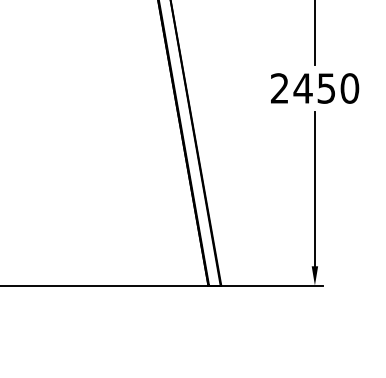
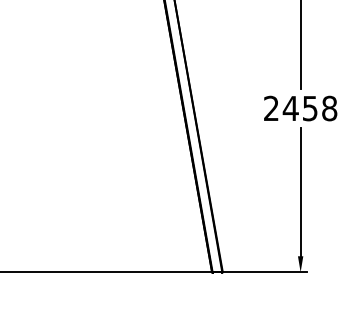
text: (349, 88) -> (329, 108), 2450 -> 2458

